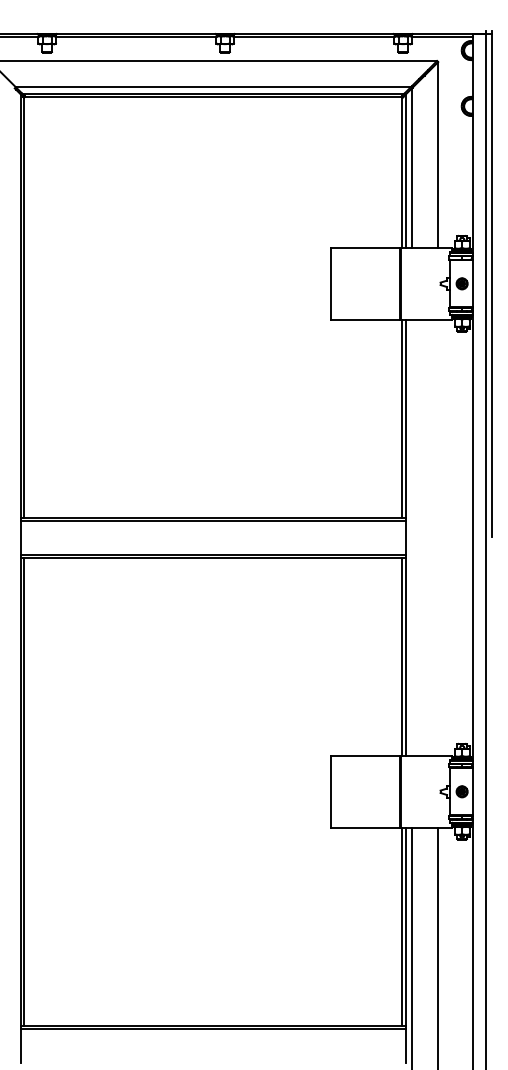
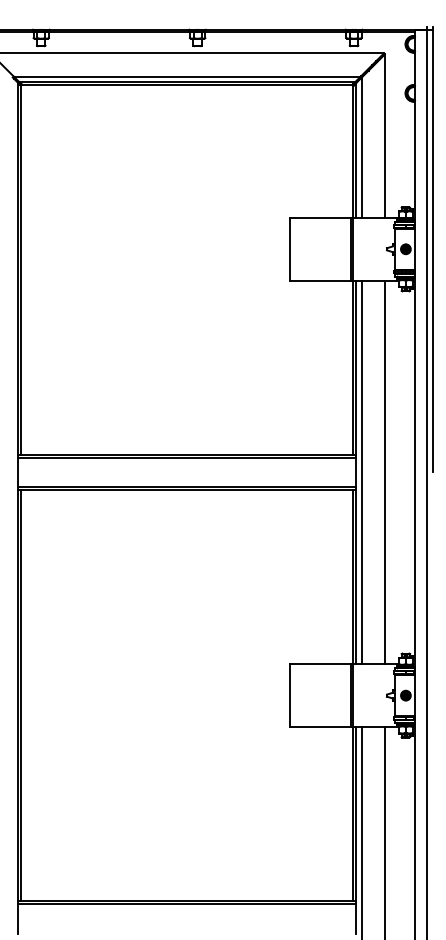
line: (411, 537) -> (361, 472), added
line: (437, 537) -> (384, 472), added

